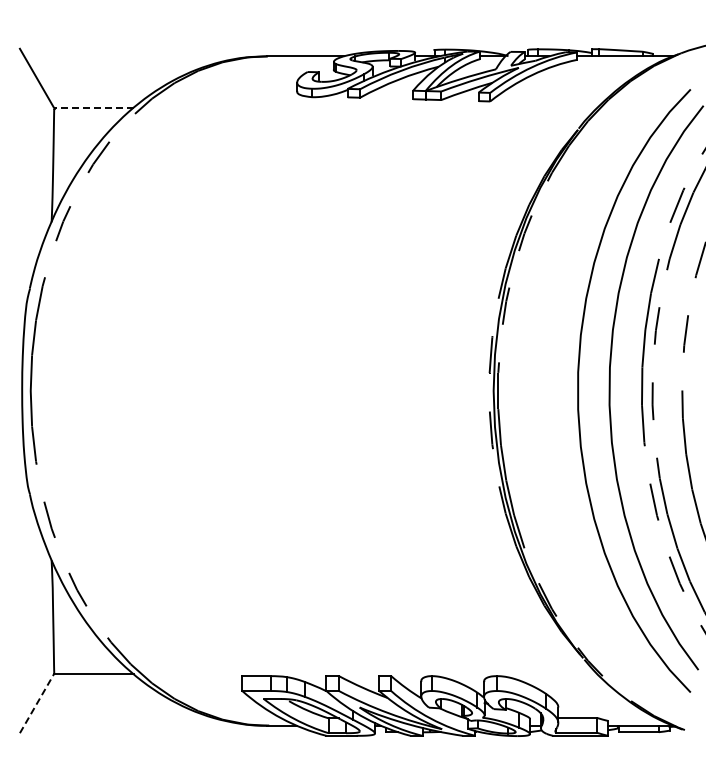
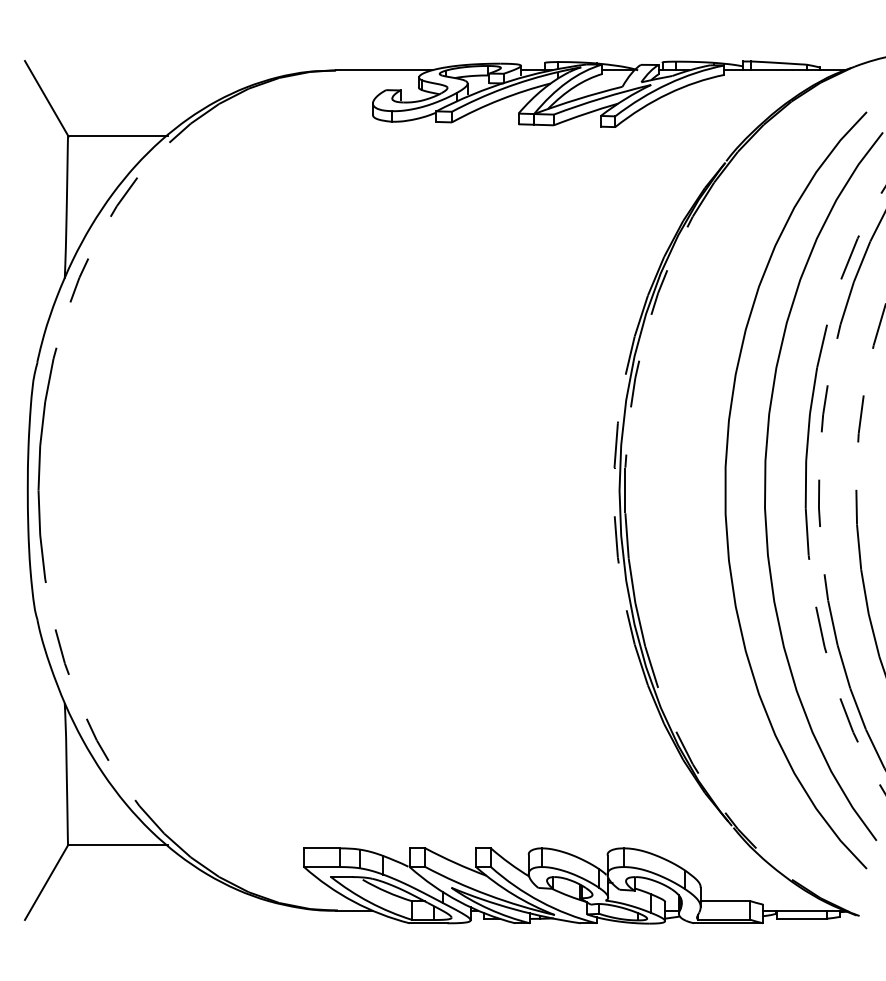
line: (94, 108) -> (118, 135), dashed -> solid
line: (37, 702) -> (47, 881), dashed -> solid

